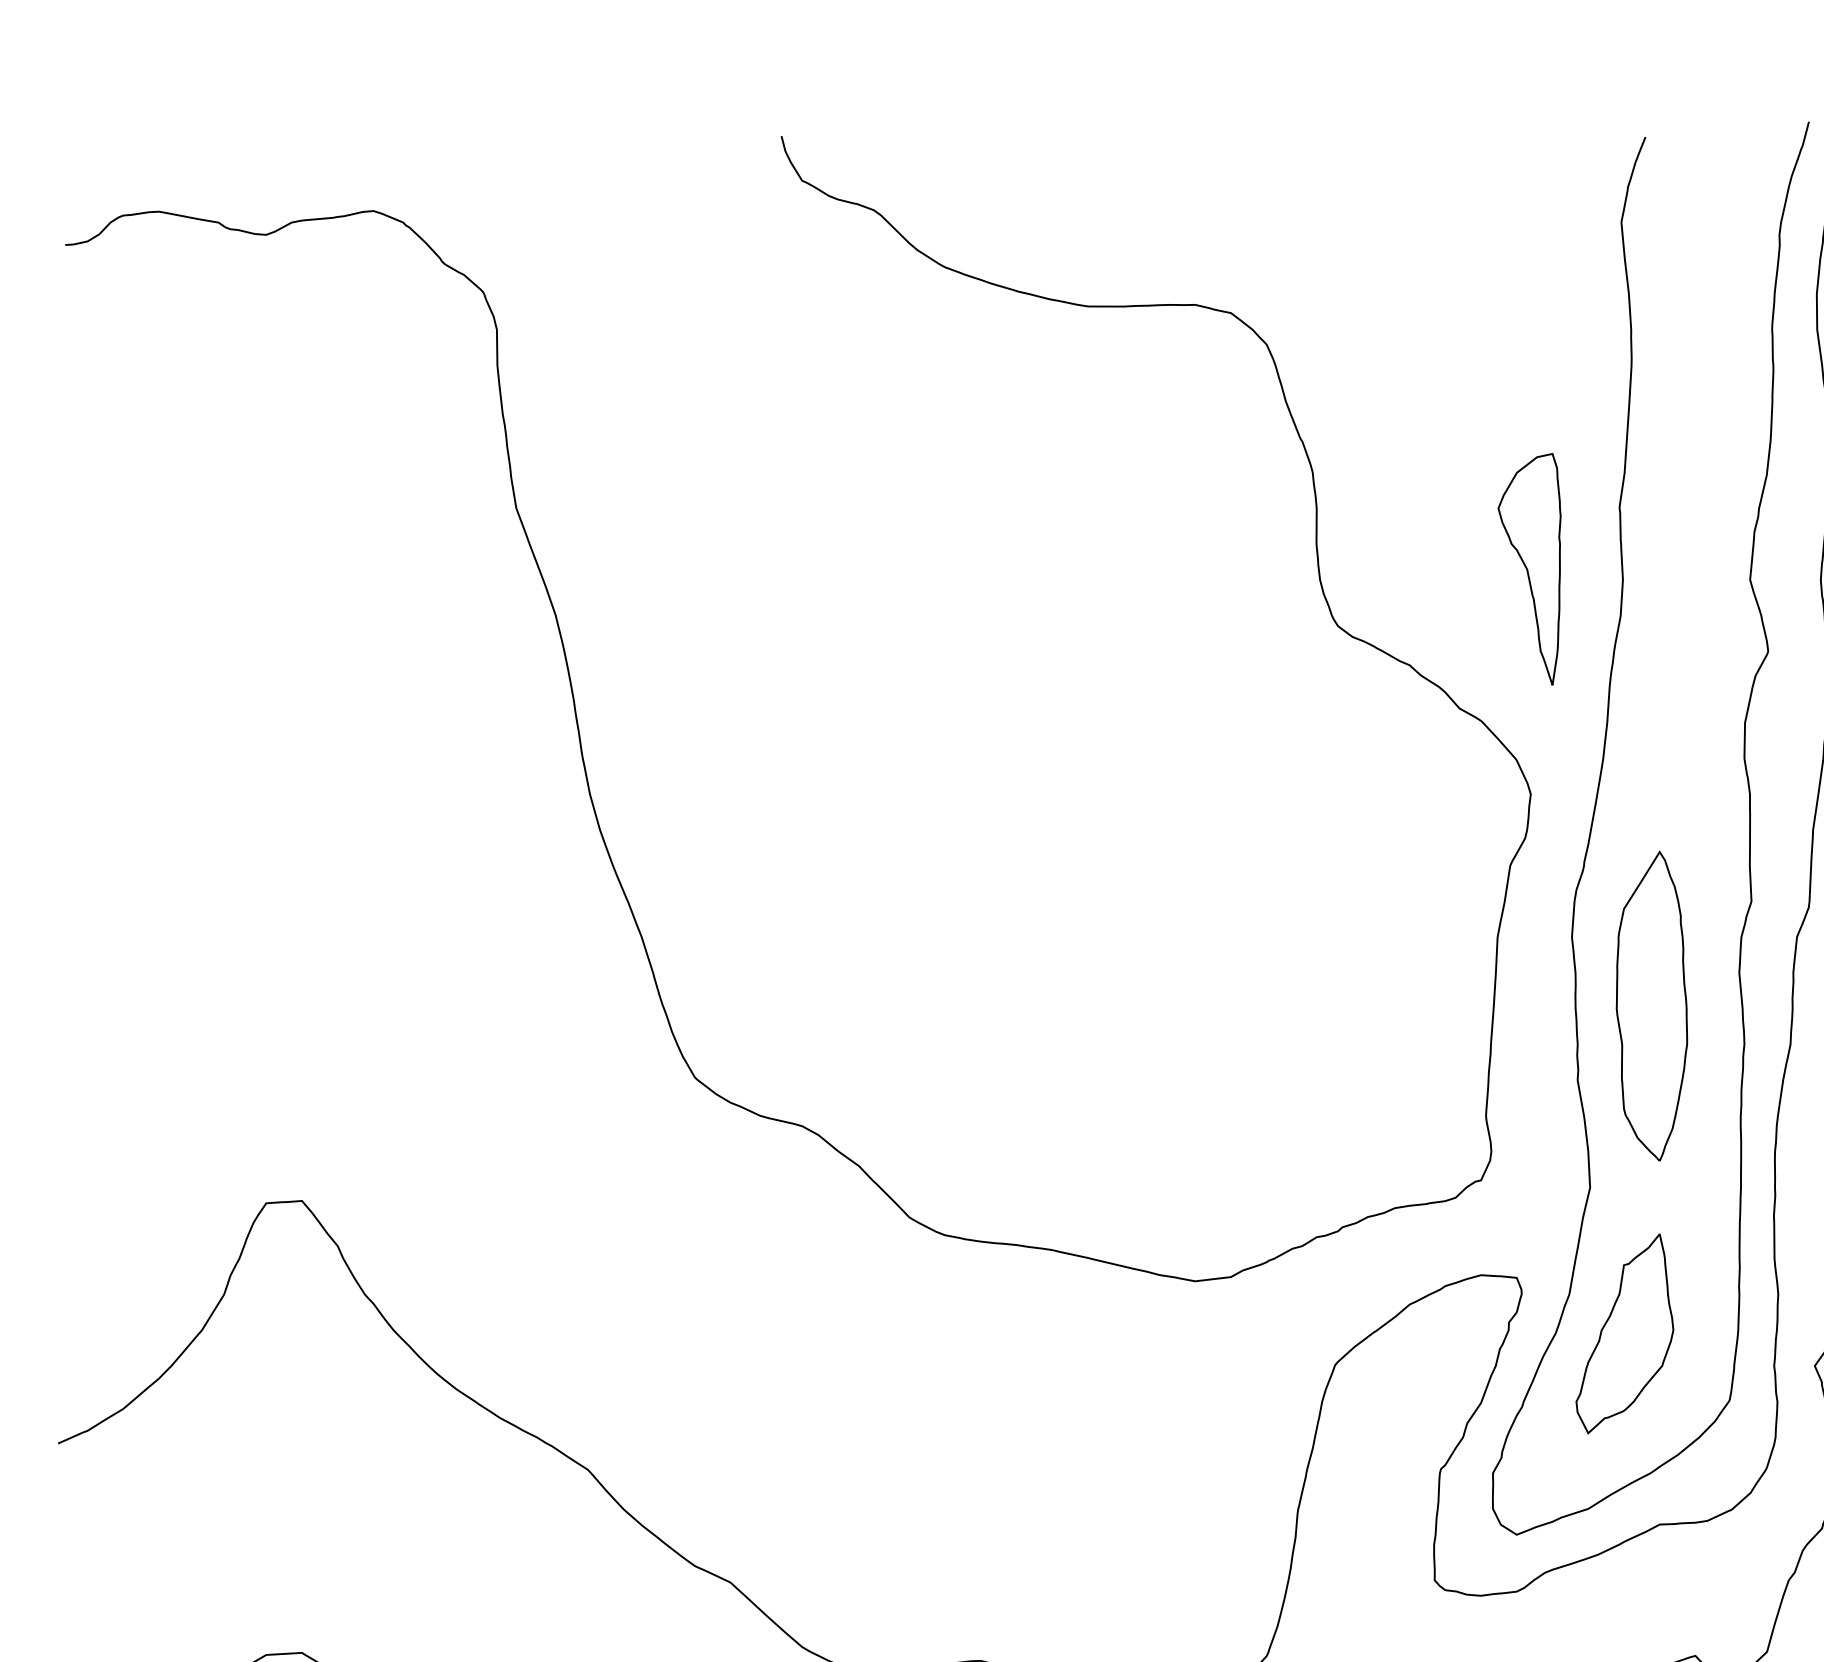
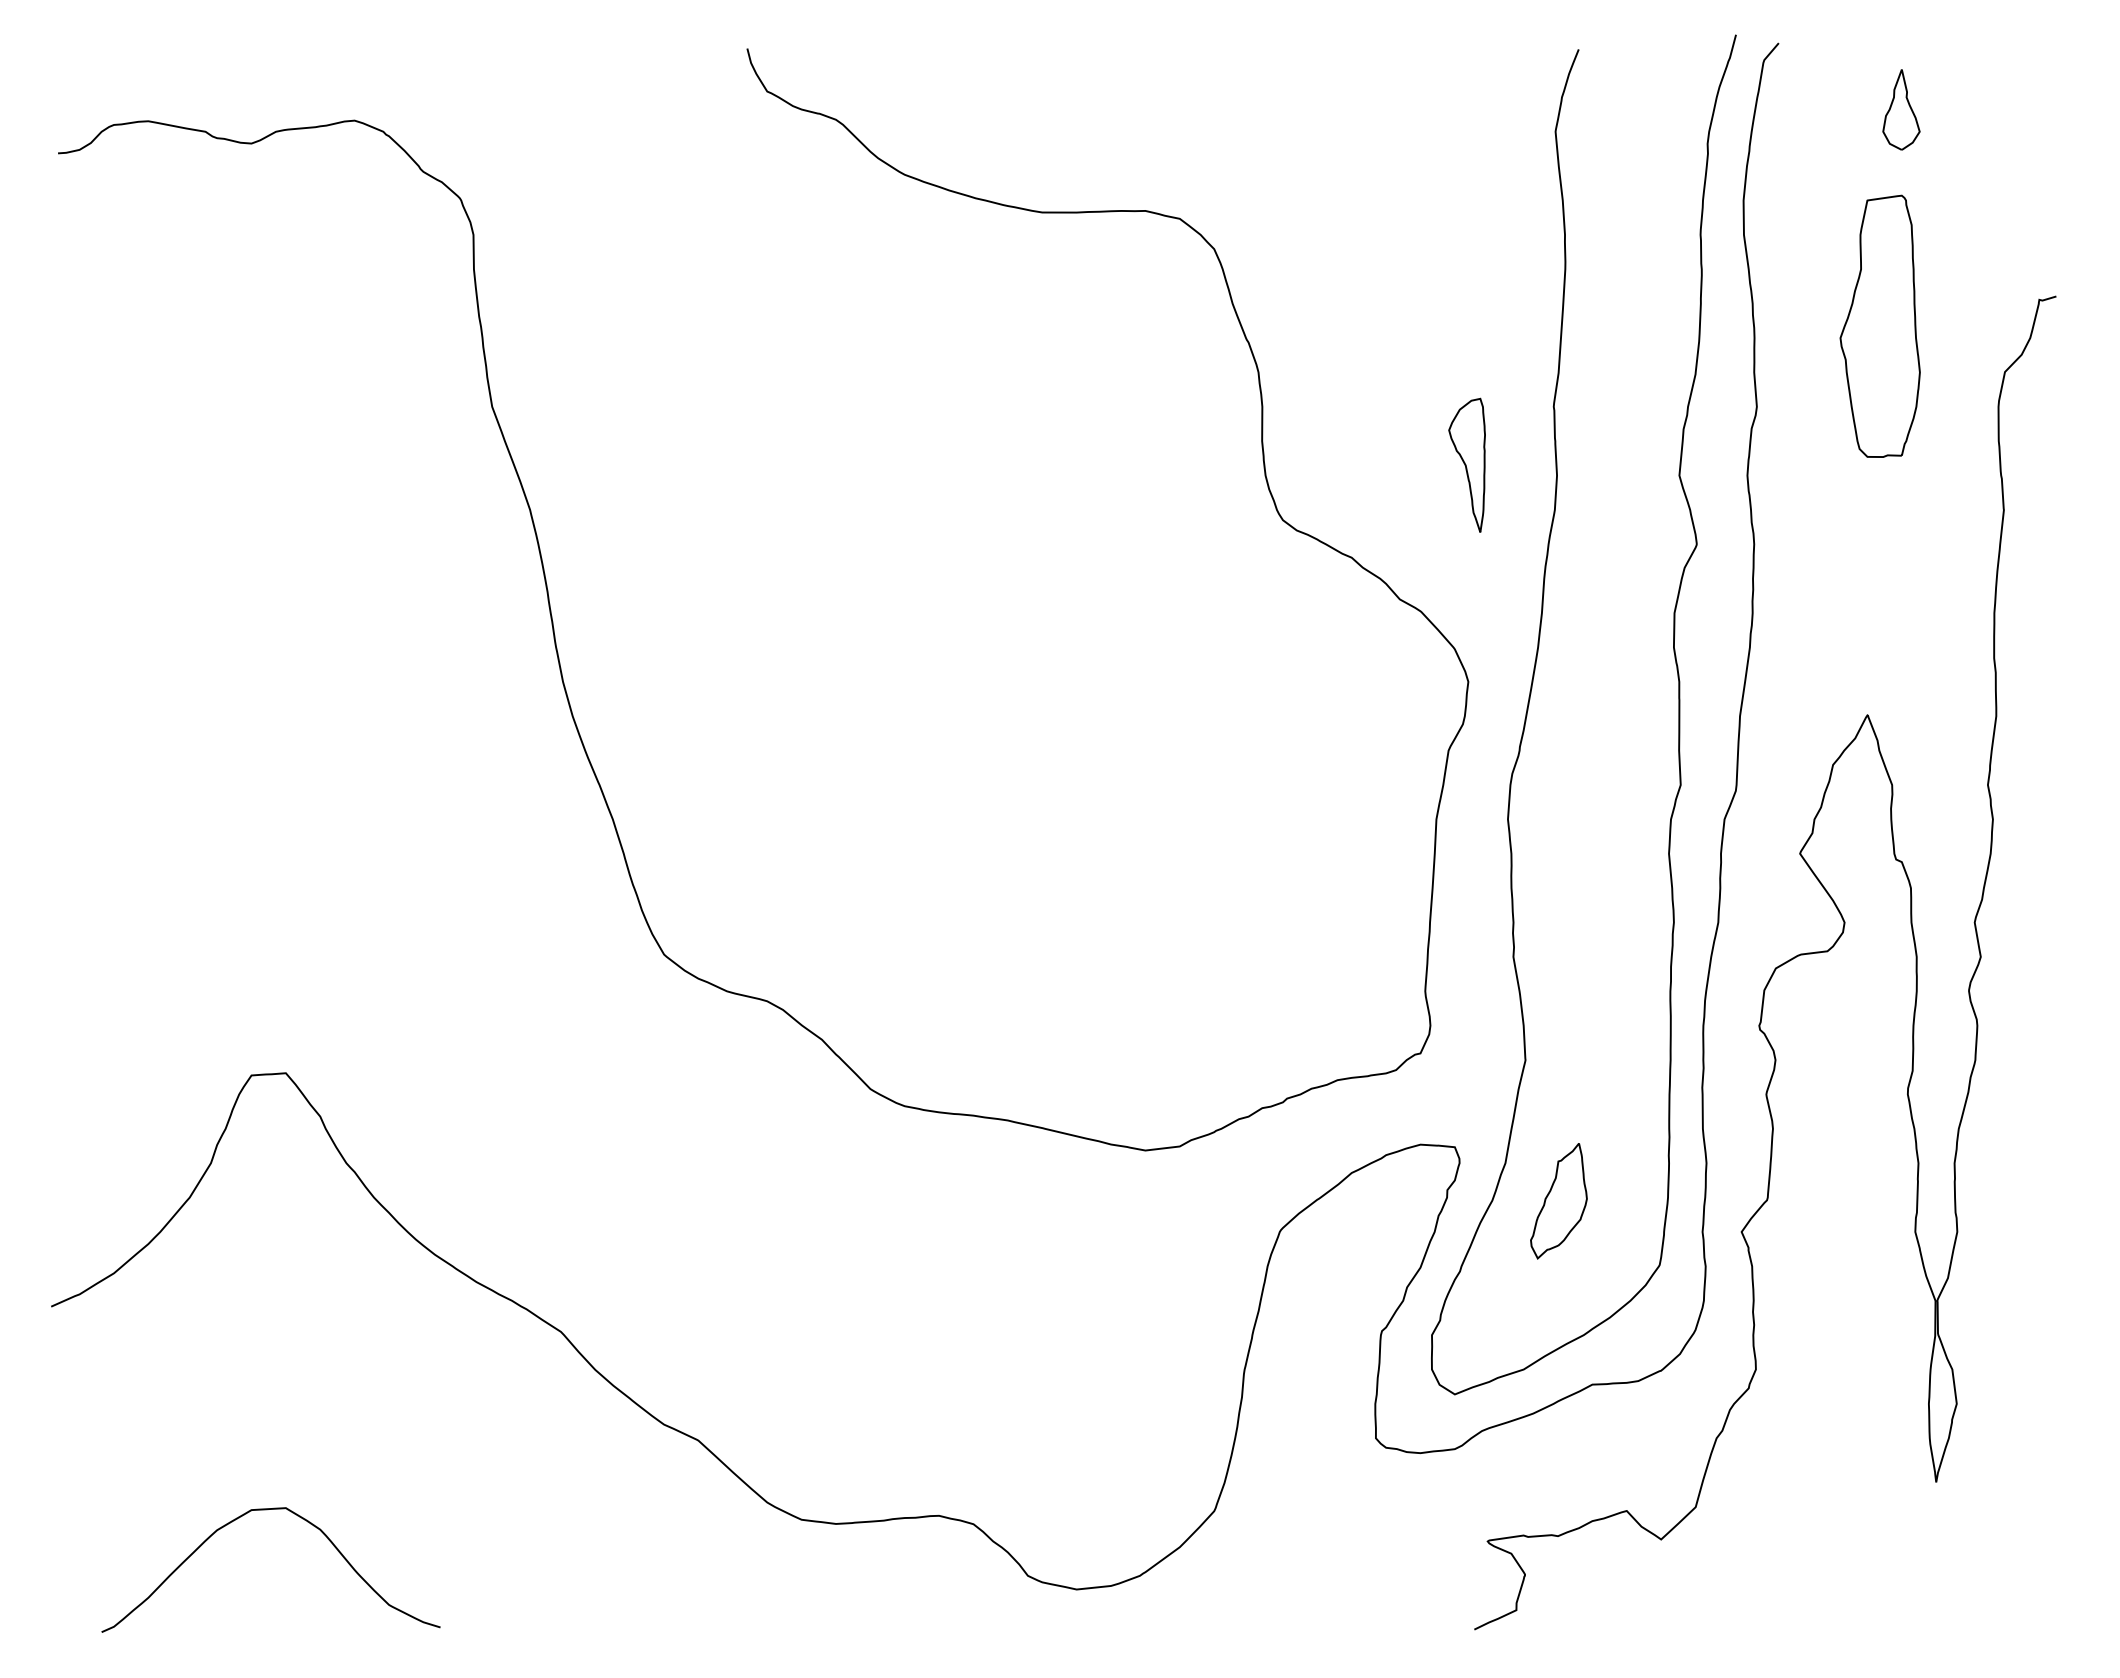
part: (1528, 569) -> (1466, 465), size x0.6
part: (1651, 1005) -> (1584, 885), removed
part: (1624, 1333) -> (1558, 1200), size x0.6

